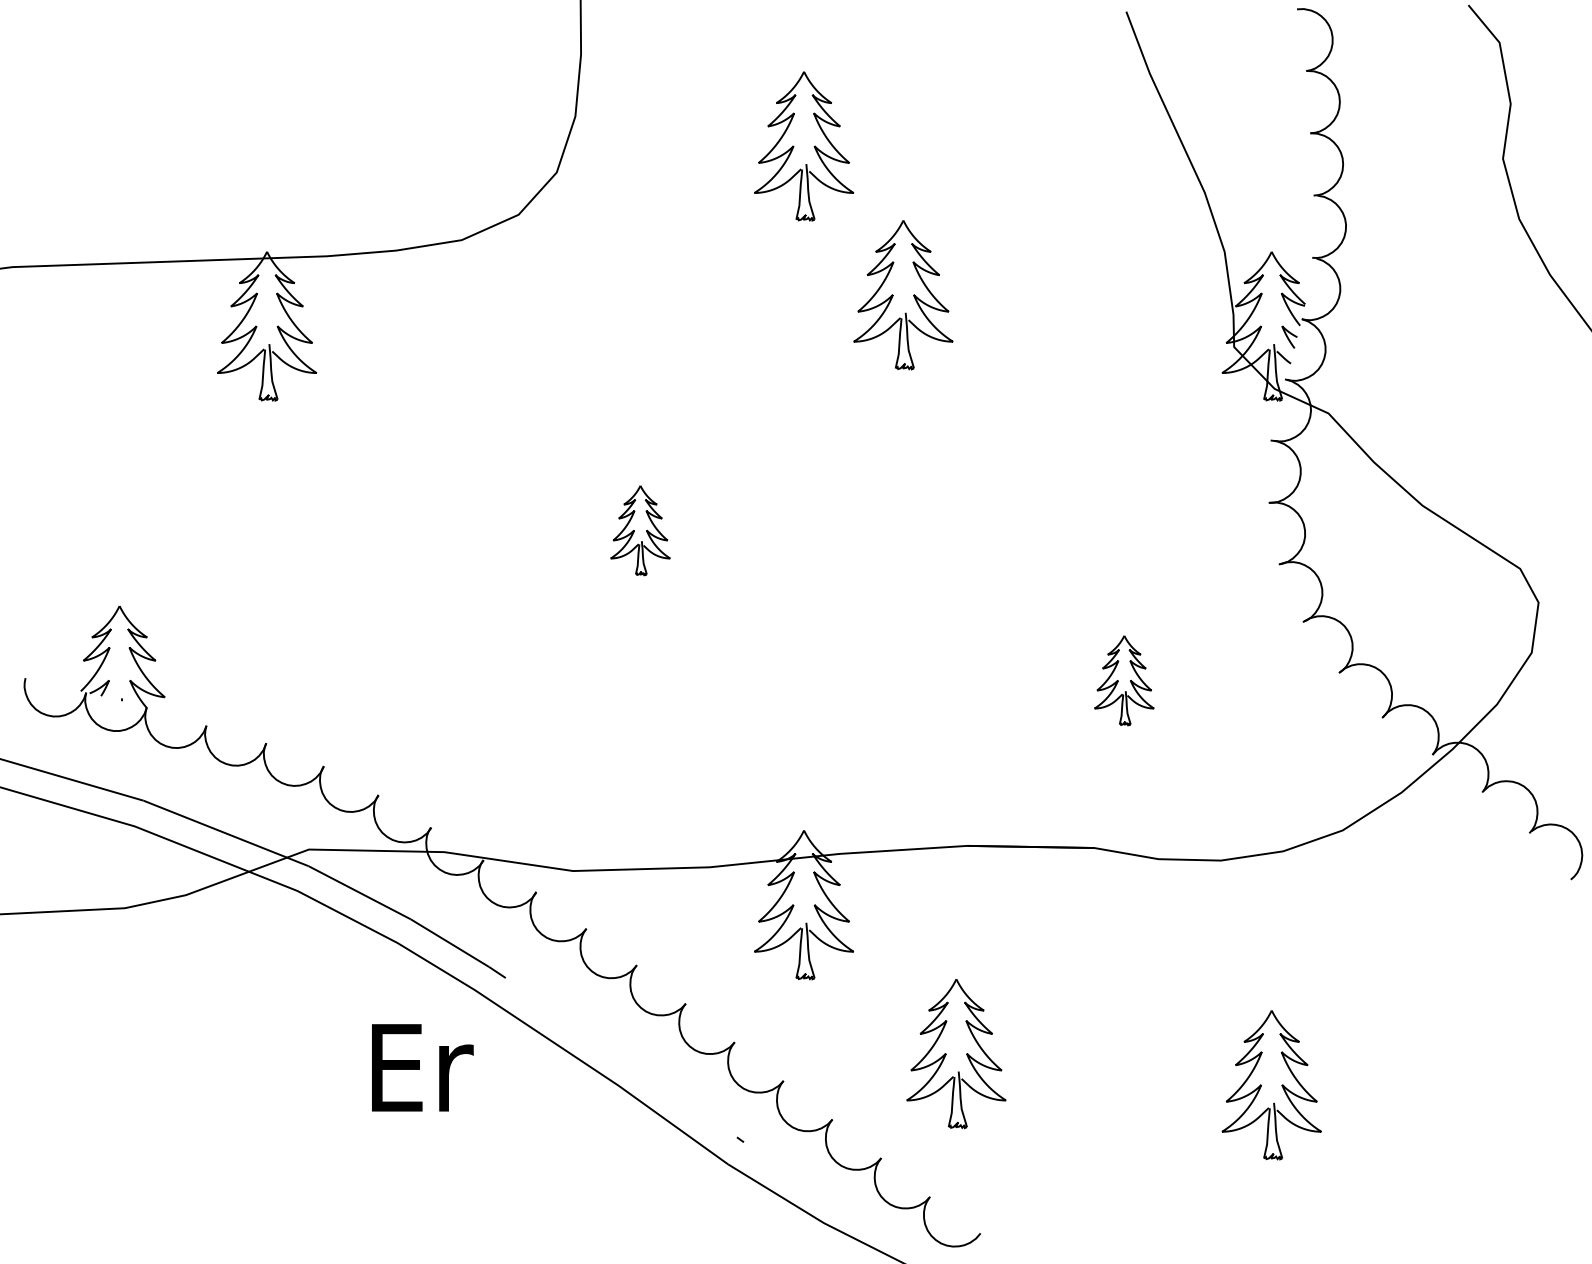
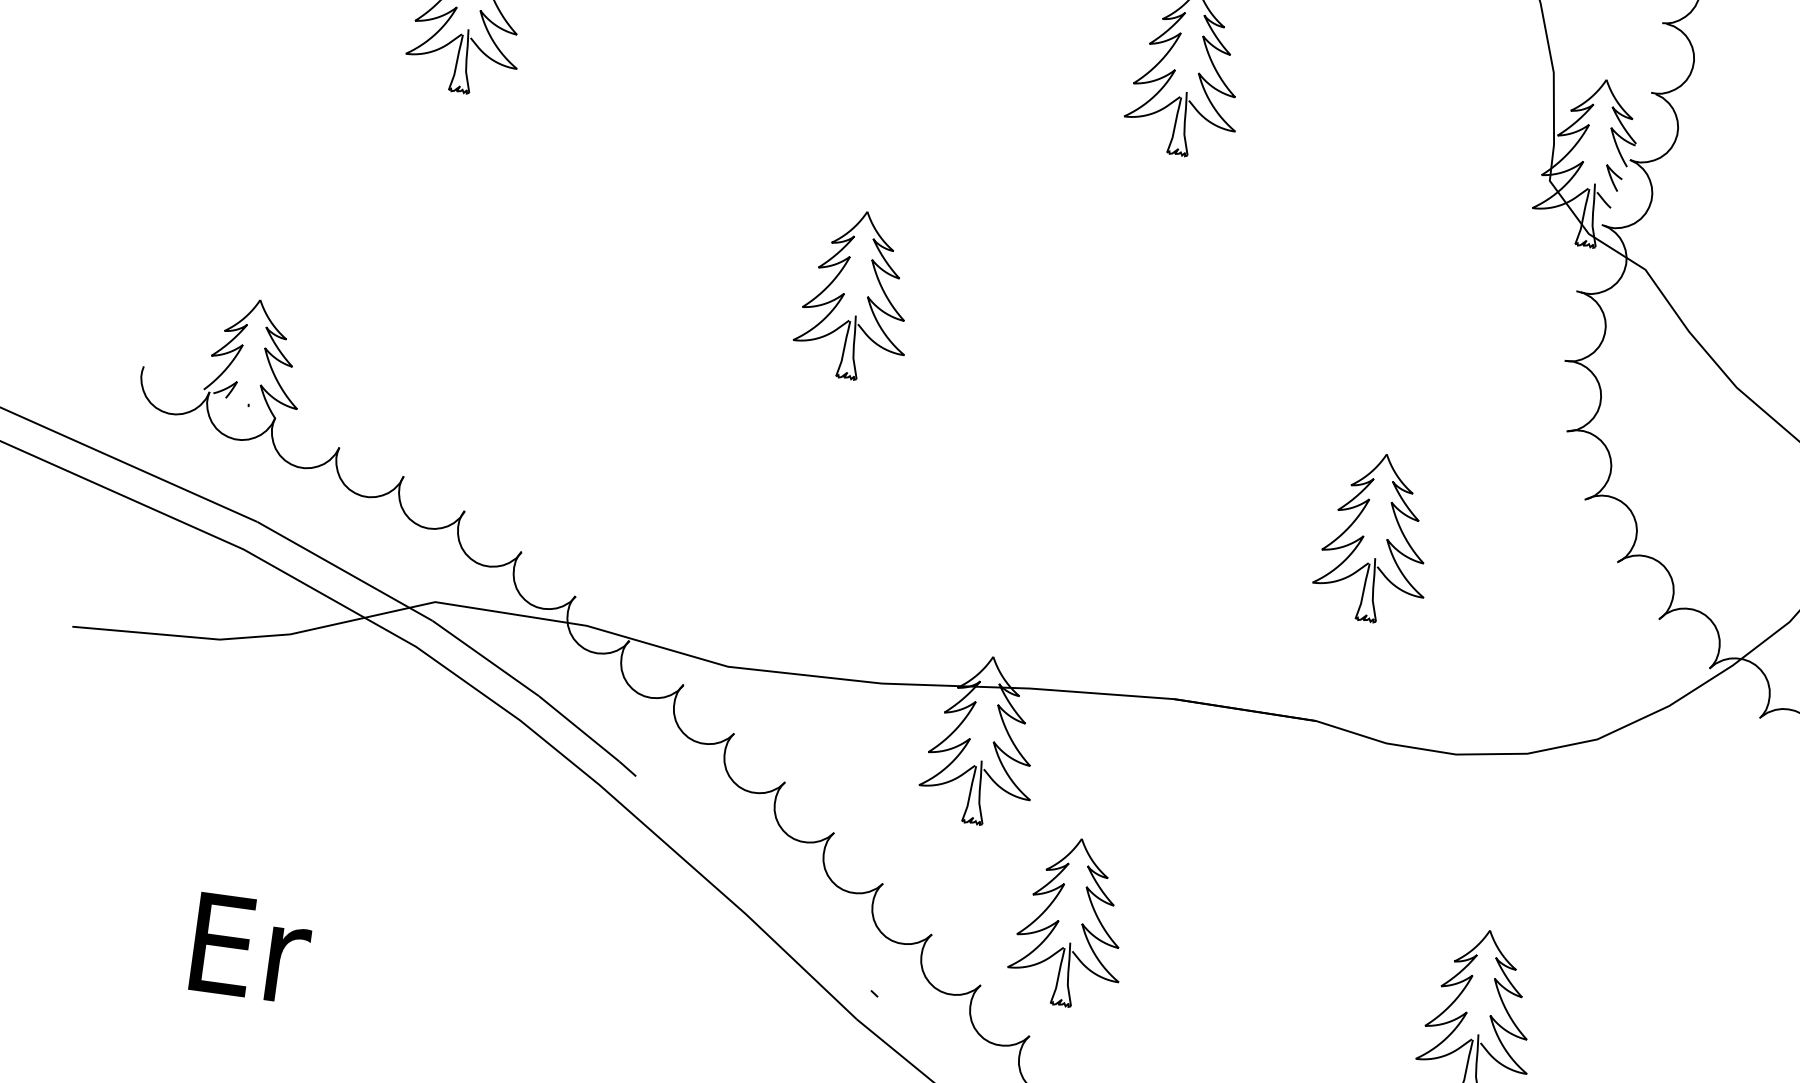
part: (640, 530) -> (856, 295), size x1.67
part: (1124, 680) -> (1375, 537), size x1.67
part: (956, 1054) -> (1070, 923), moved
text: (422, 1067) -> (251, 948), moved

